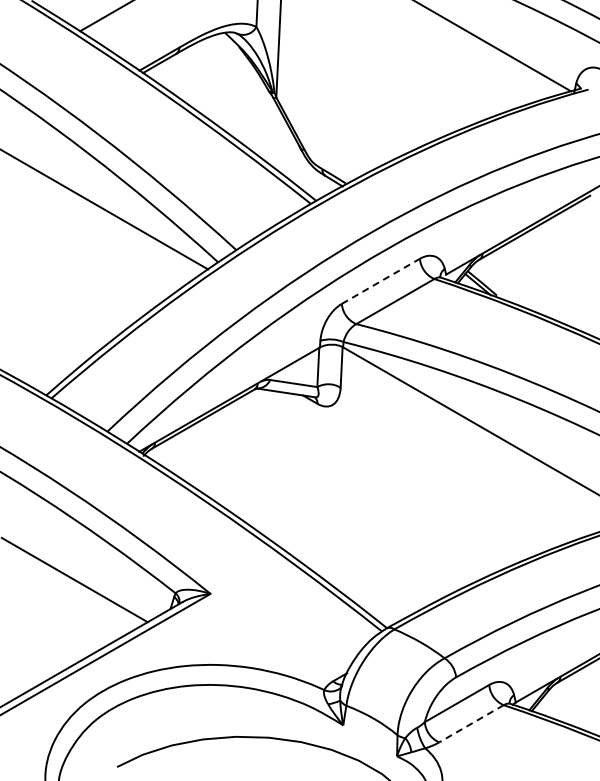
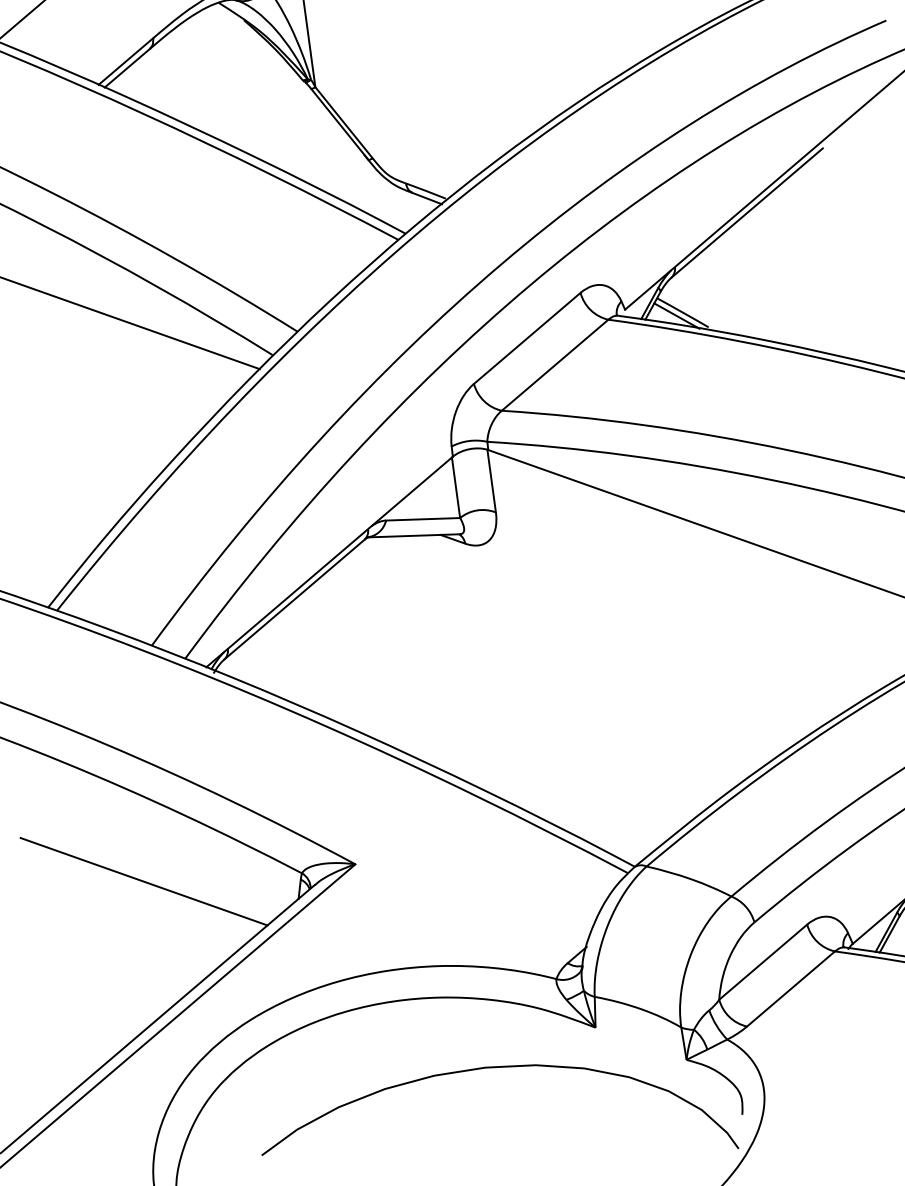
line: (381, 281) -> (528, 338), dashed -> solid
line: (471, 724) -> (791, 990), dashed -> solid

